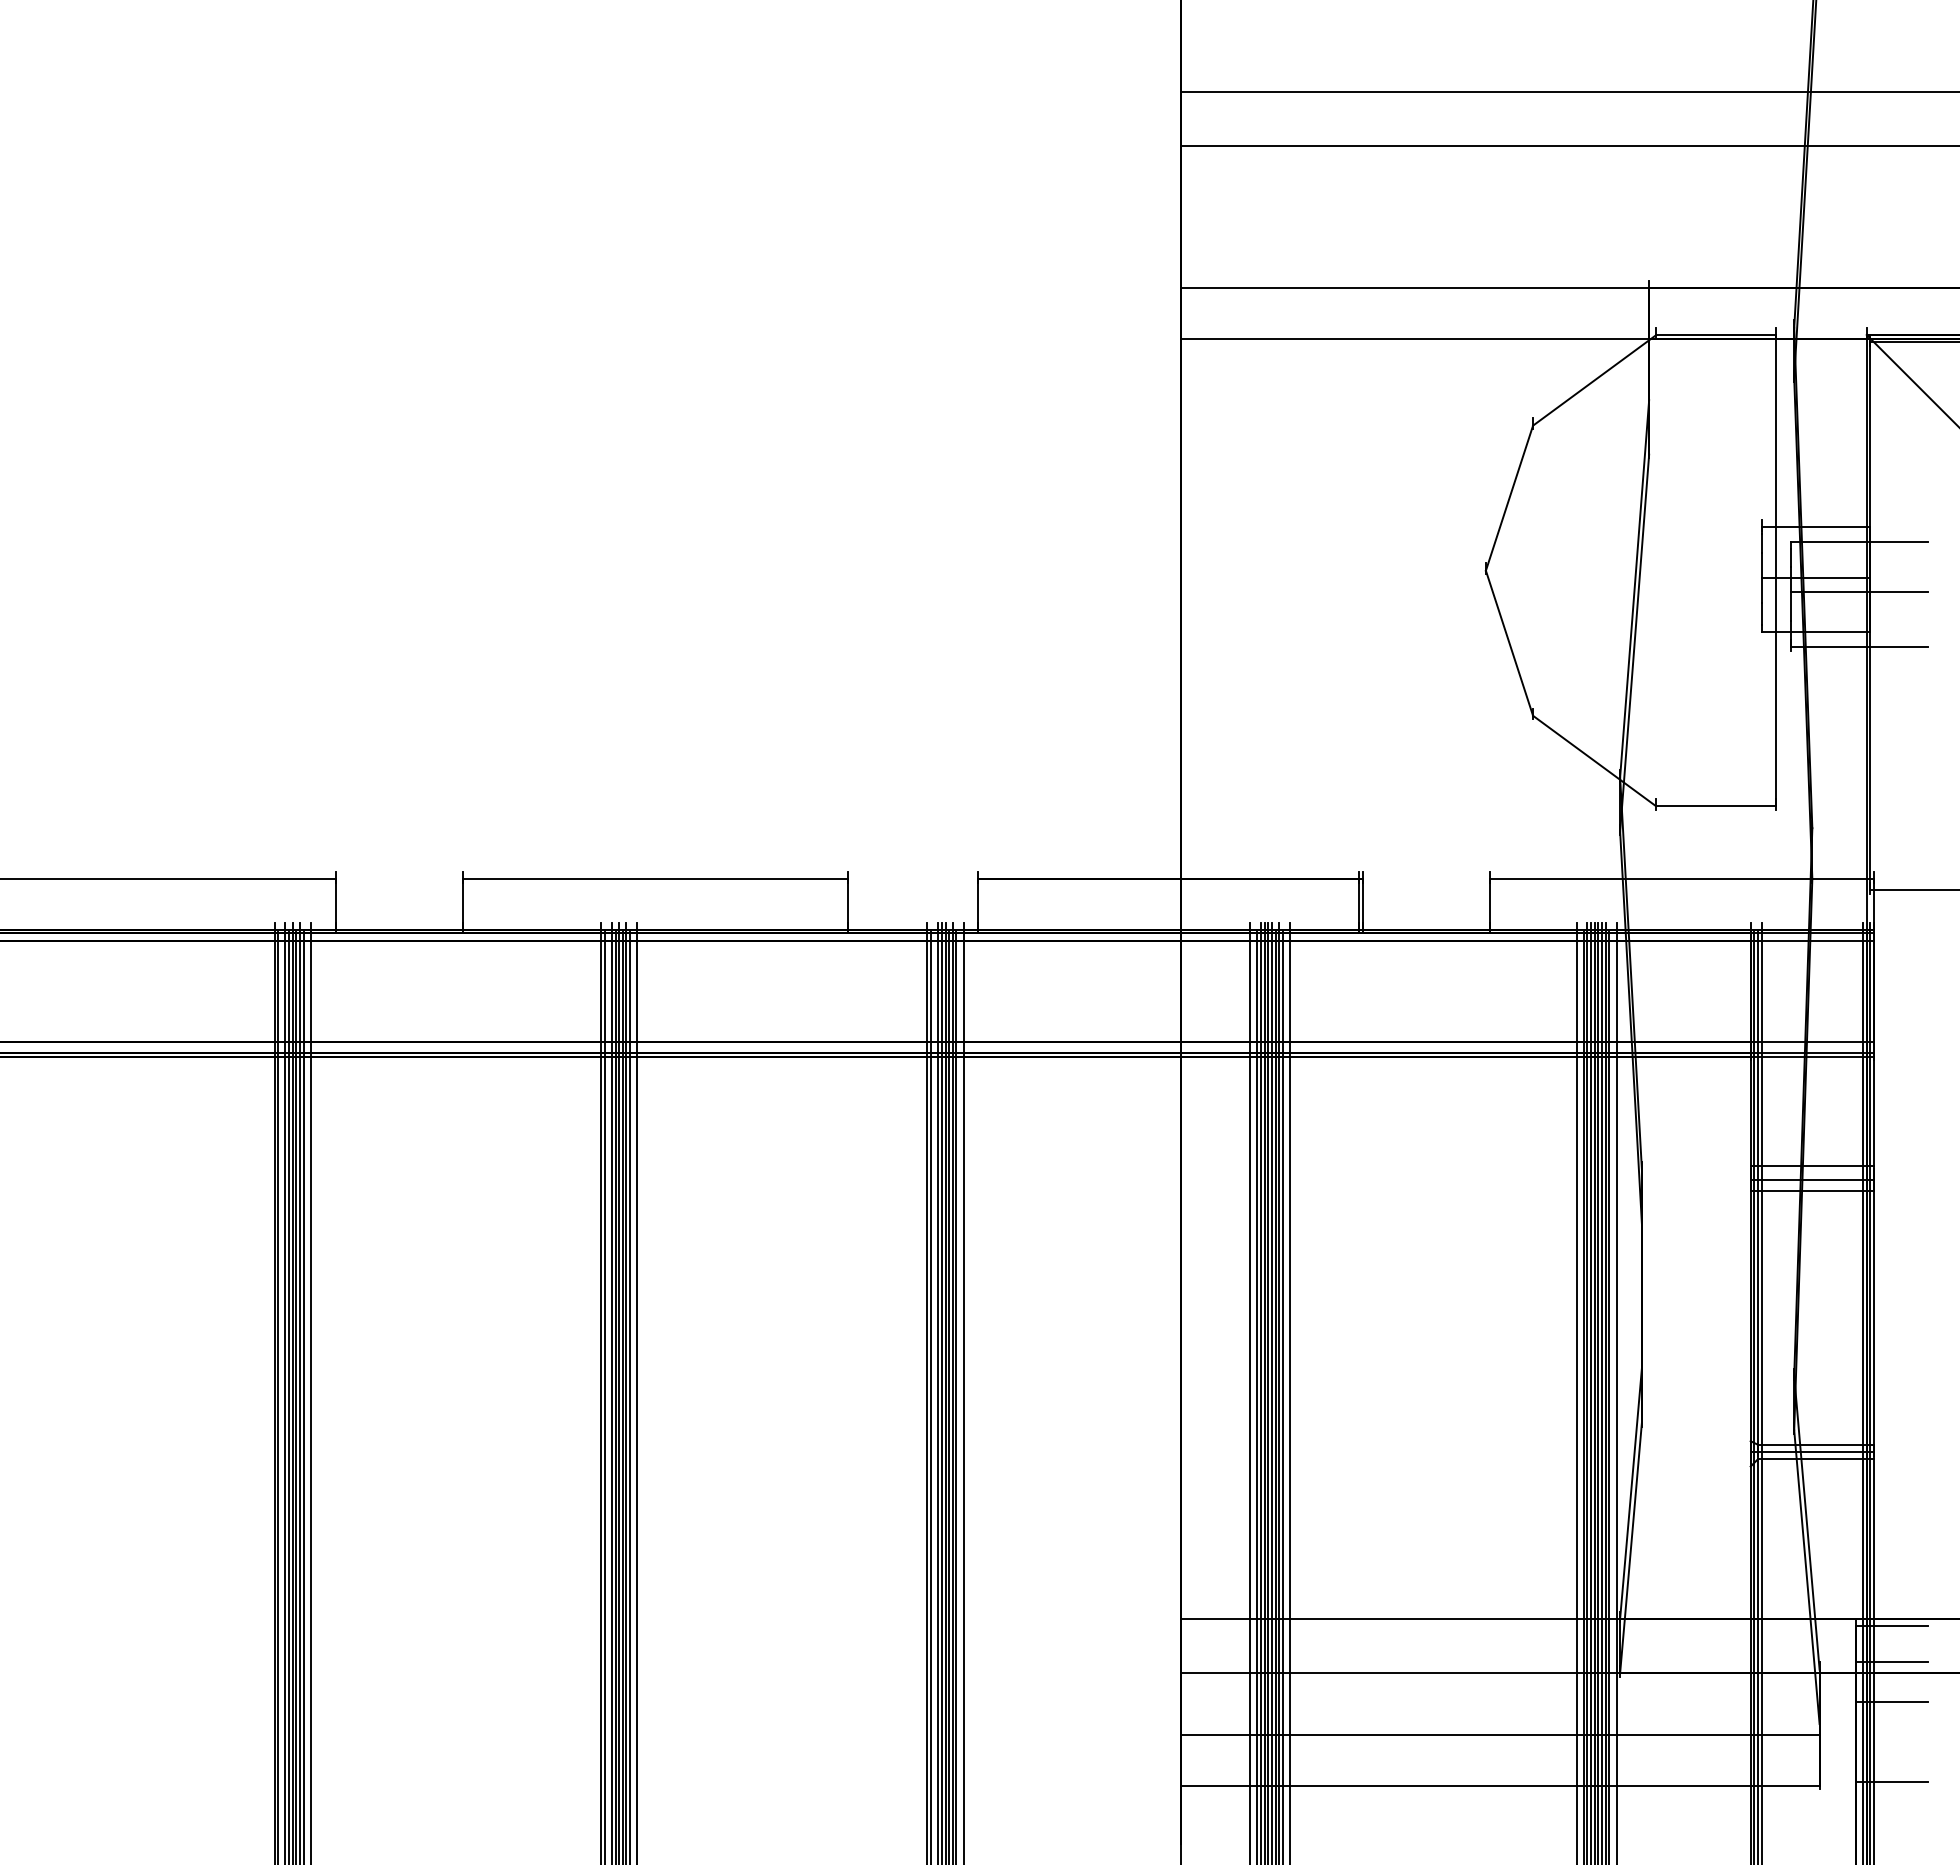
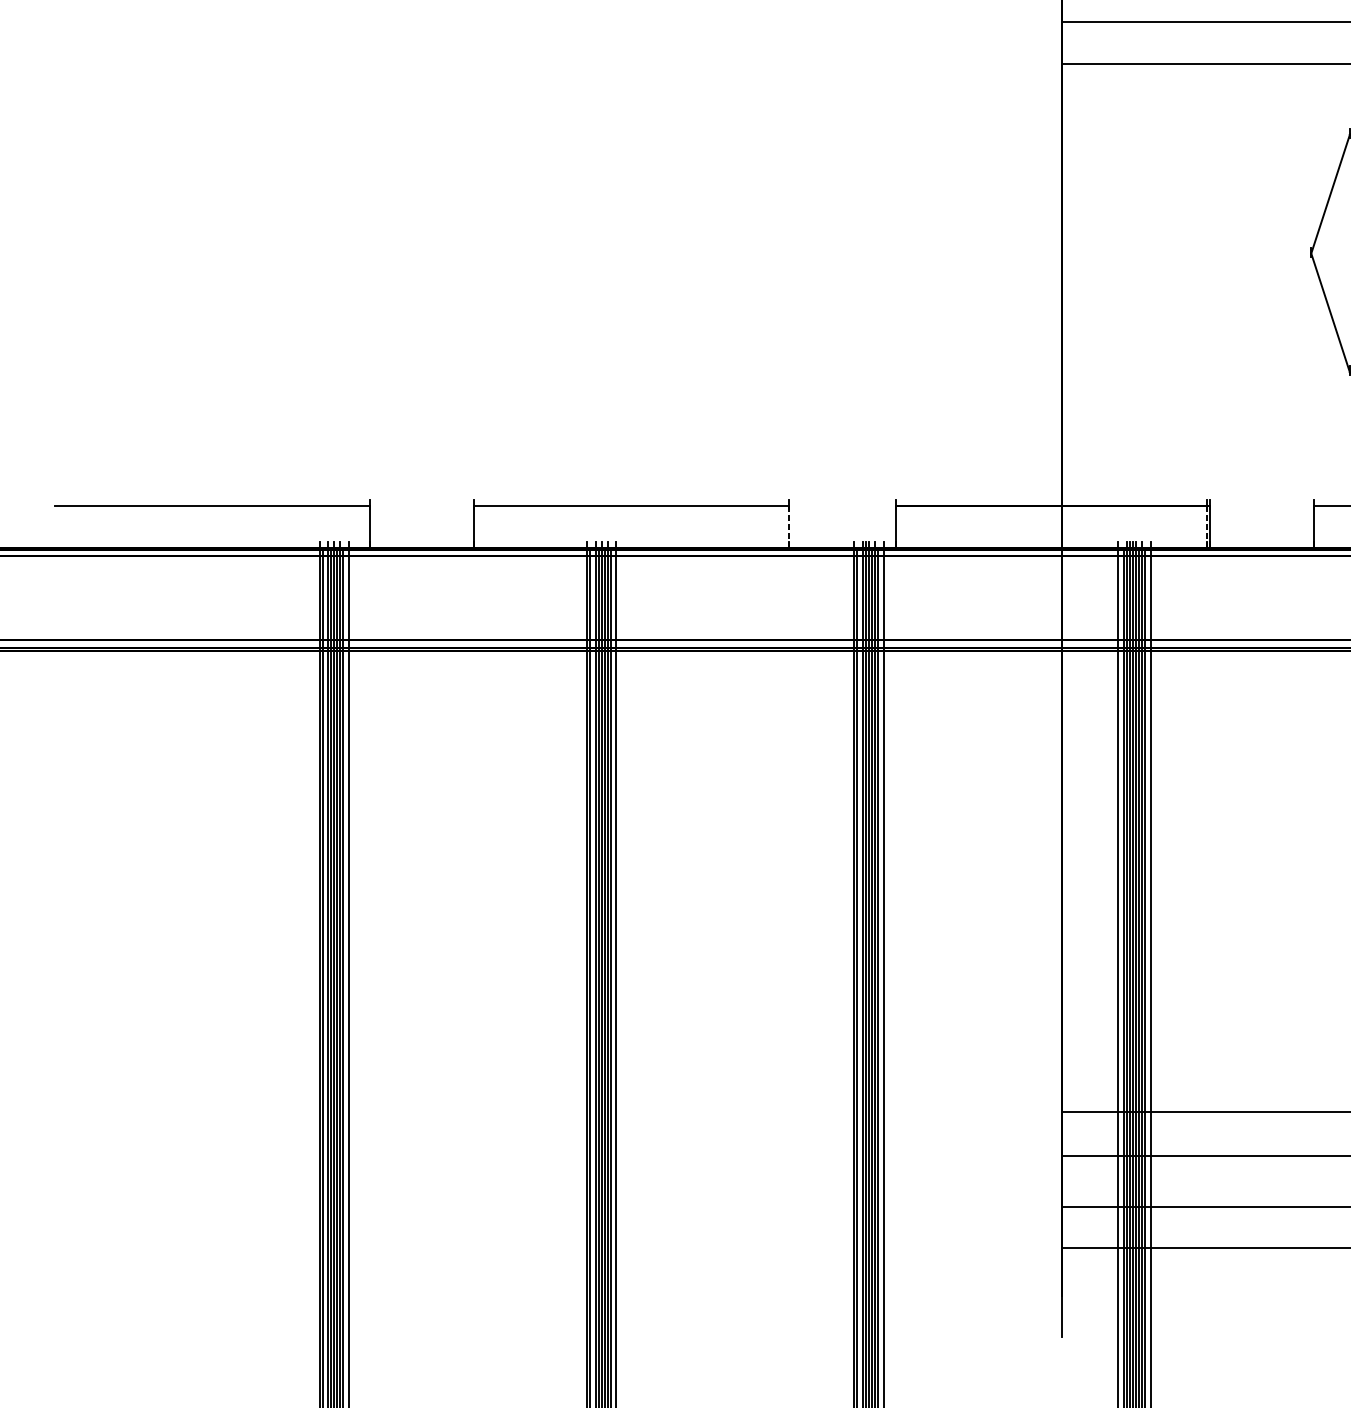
line: (847, 904) -> (788, 526), solid -> dashed
line: (1358, 904) -> (1206, 526), solid -> dashed

